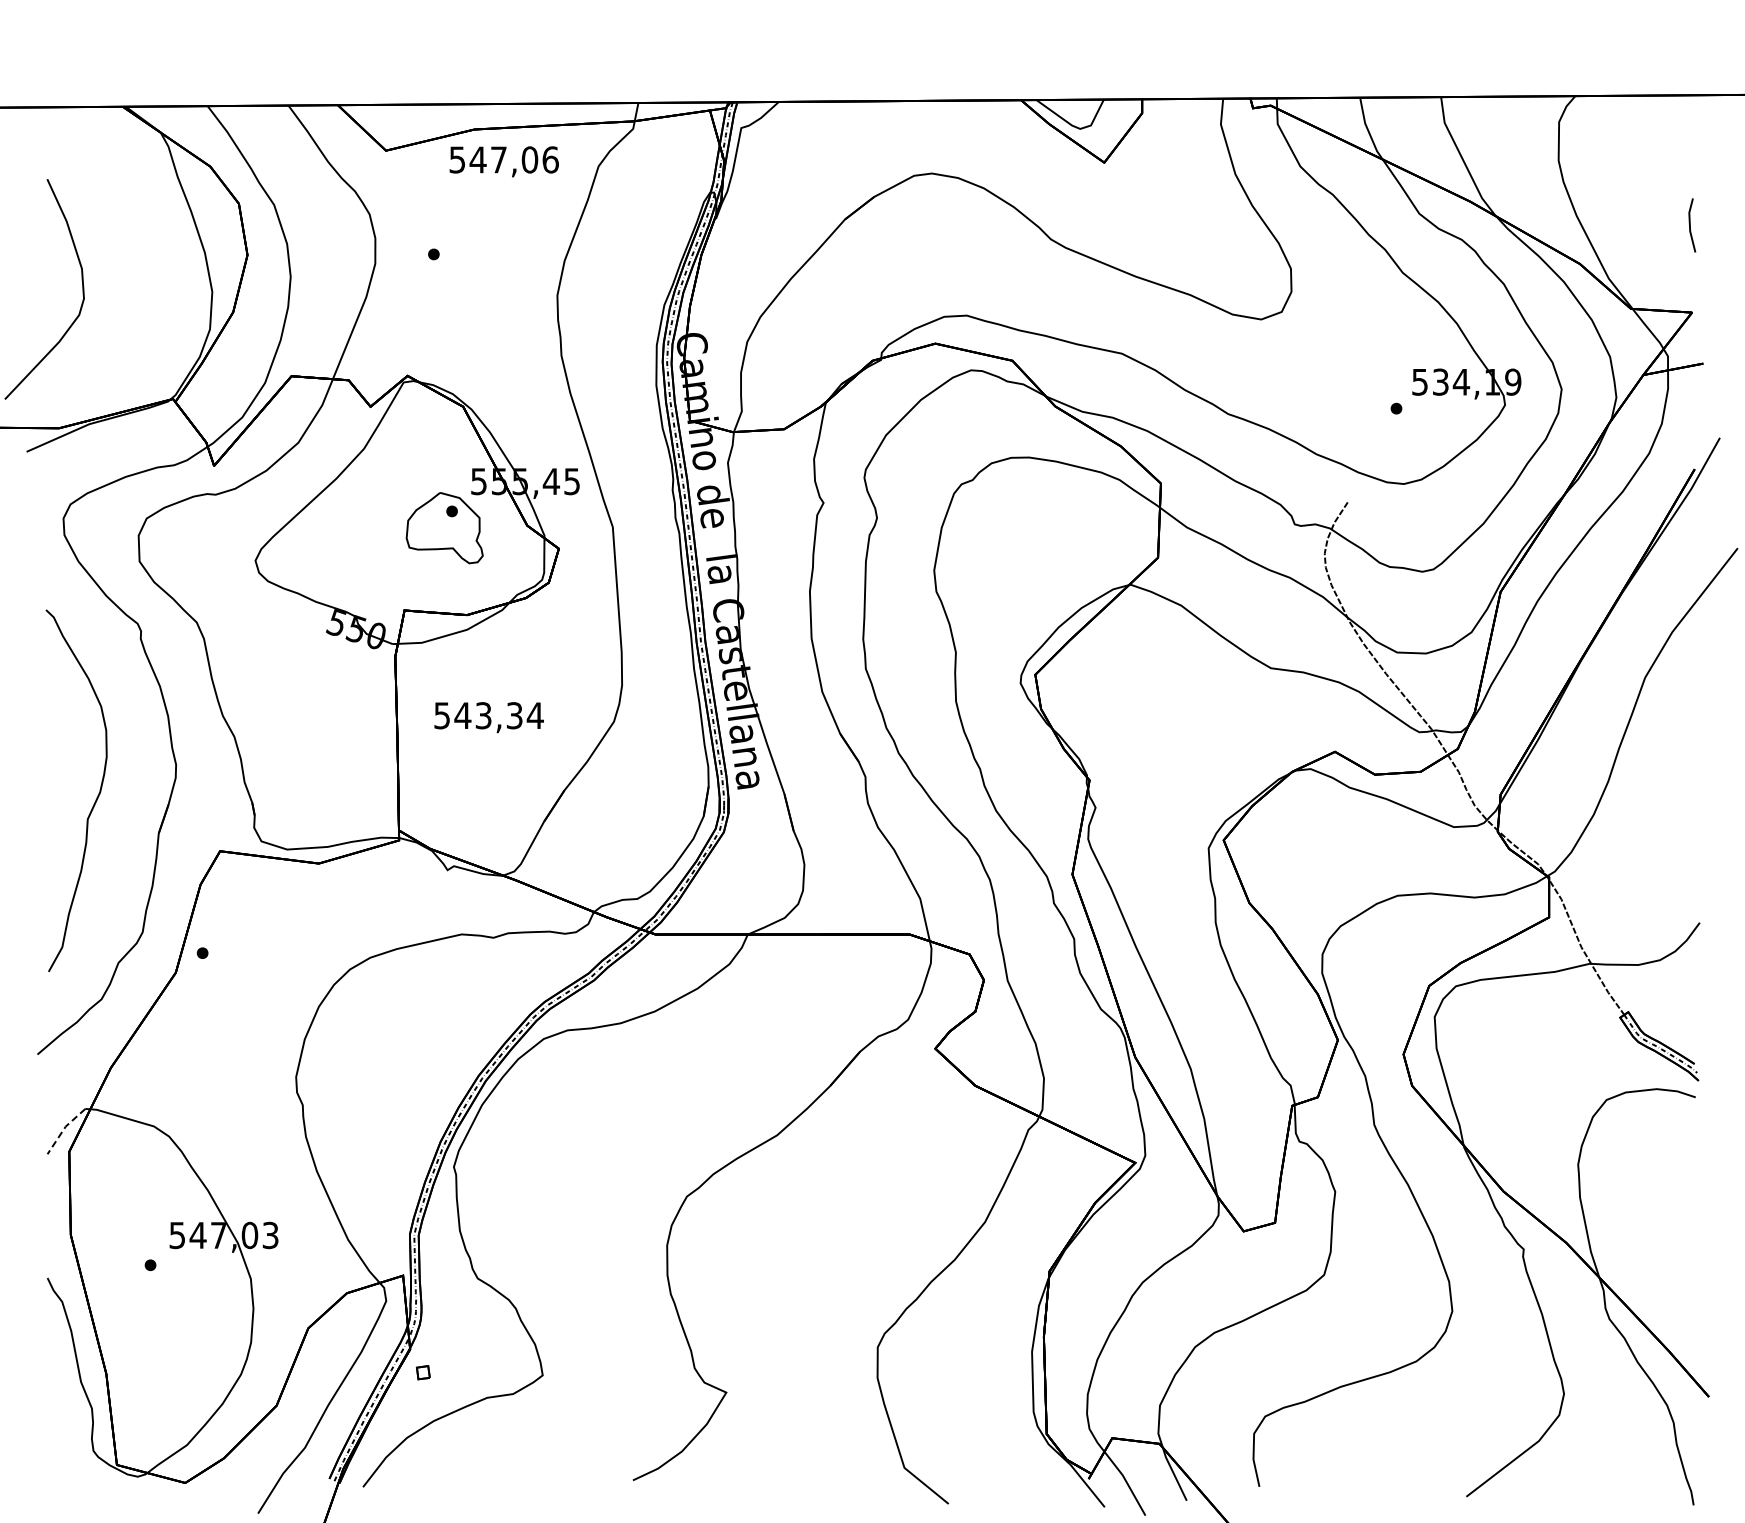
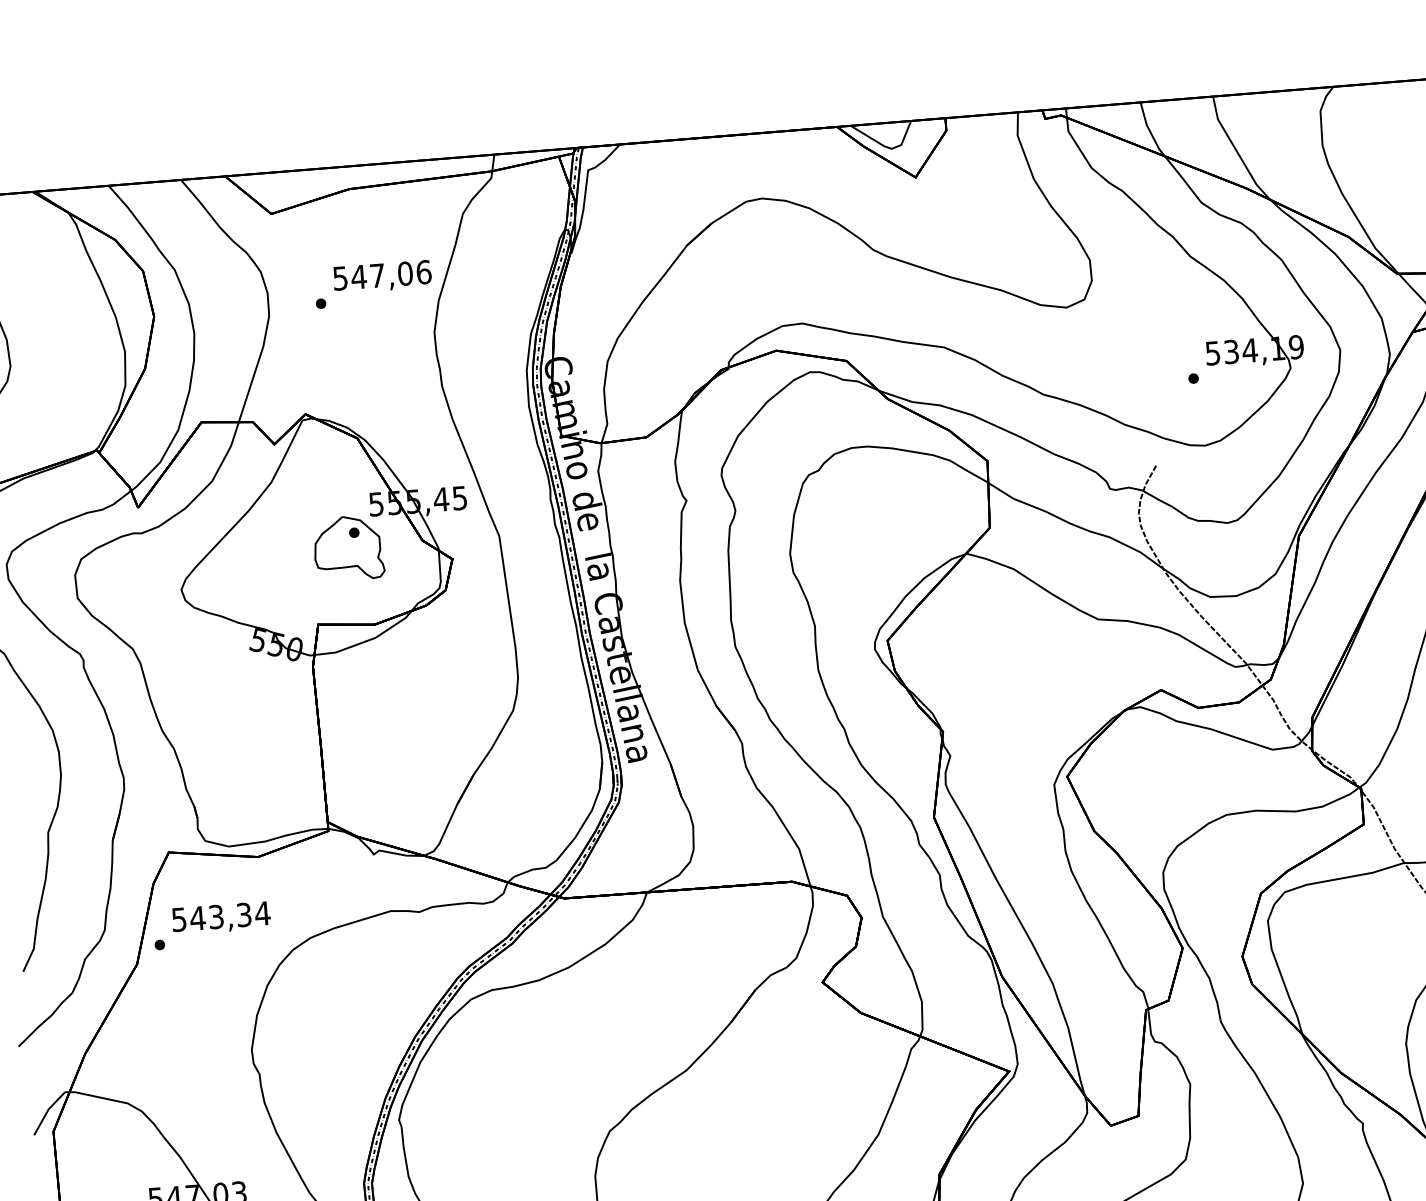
text: (503, 161) -> (381, 276), moved
text: (488, 717) -> (220, 918), moved
line: (64, 1129) -> (47, 1112), dashed -> solid

